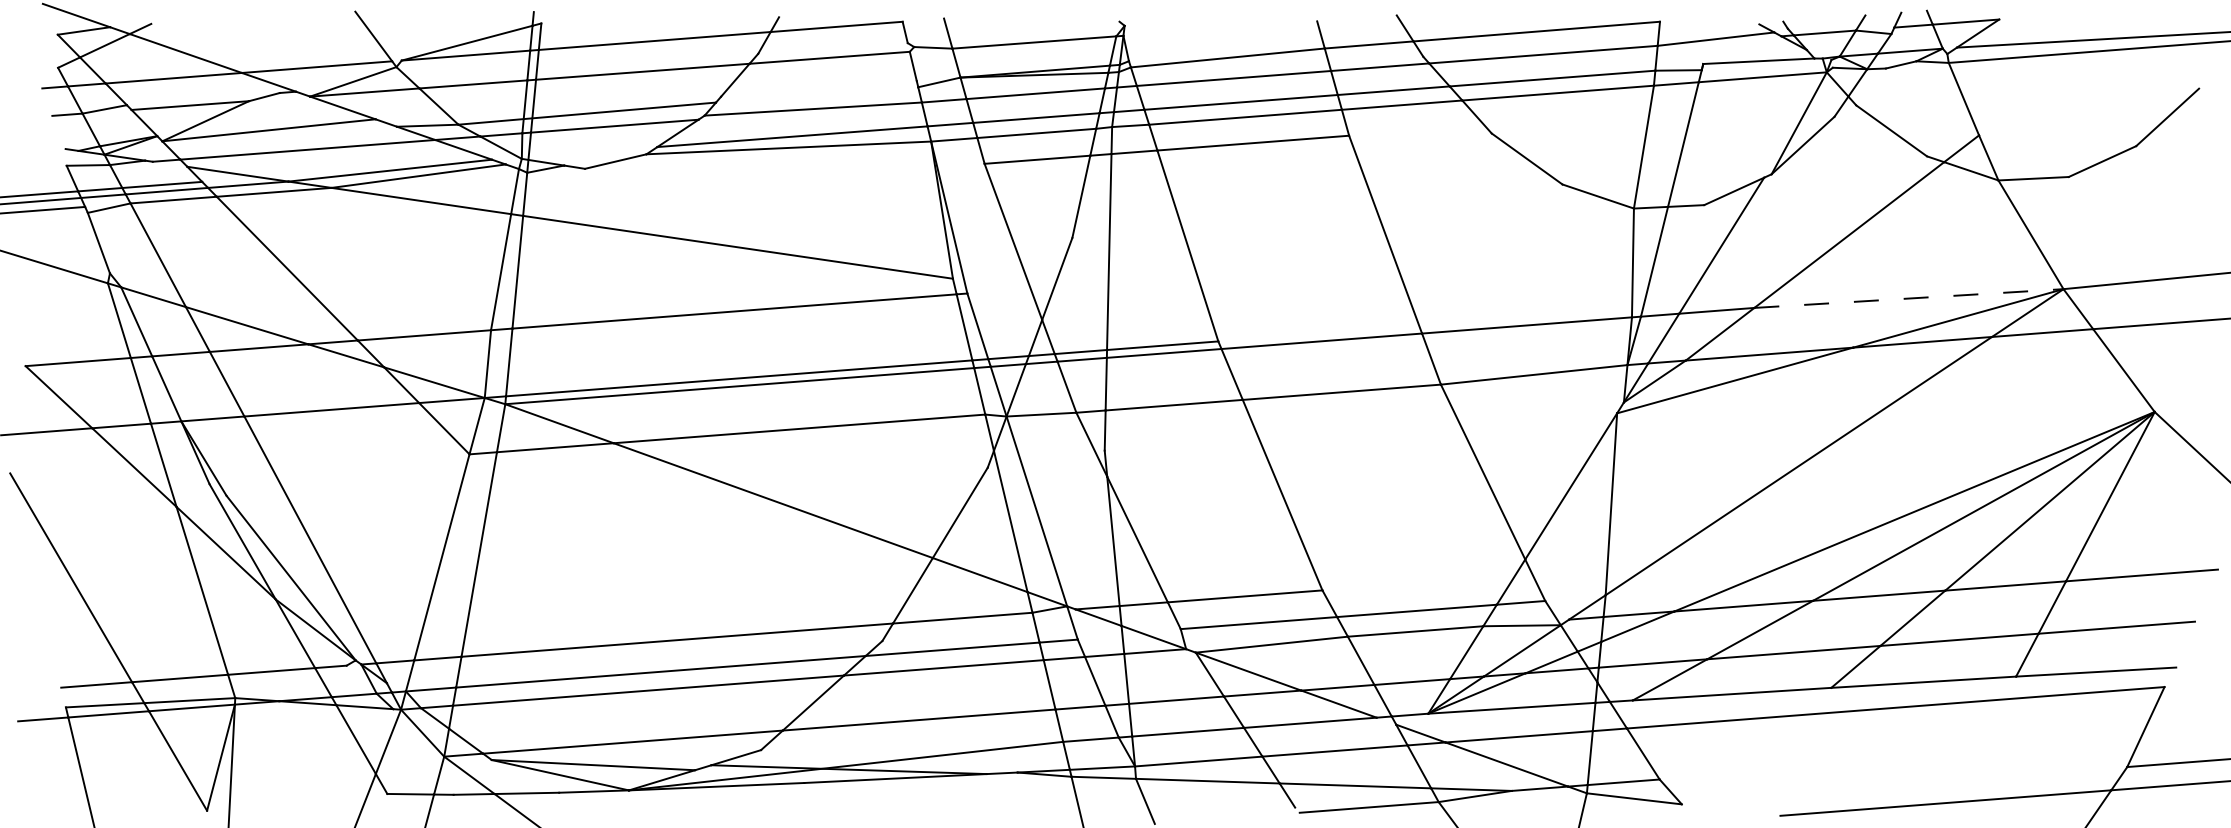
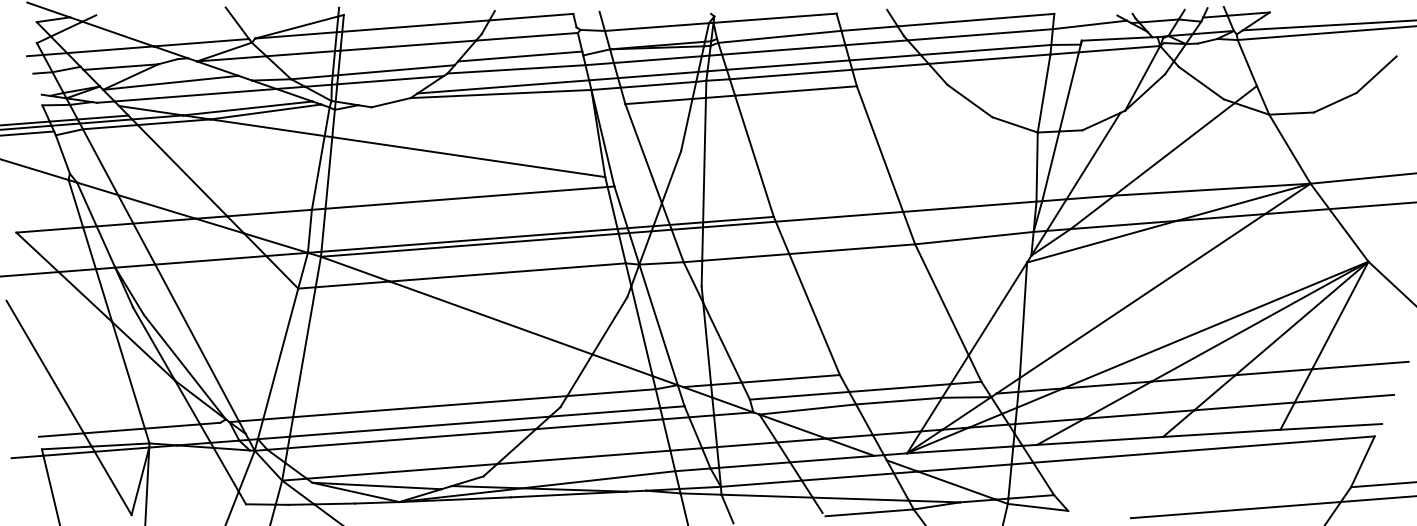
line: (1219, 27) -> (774, 17), added
line: (819, 88) -> (520, 56), added
line: (1909, 298) -> (1212, 189), dashed -> solid

